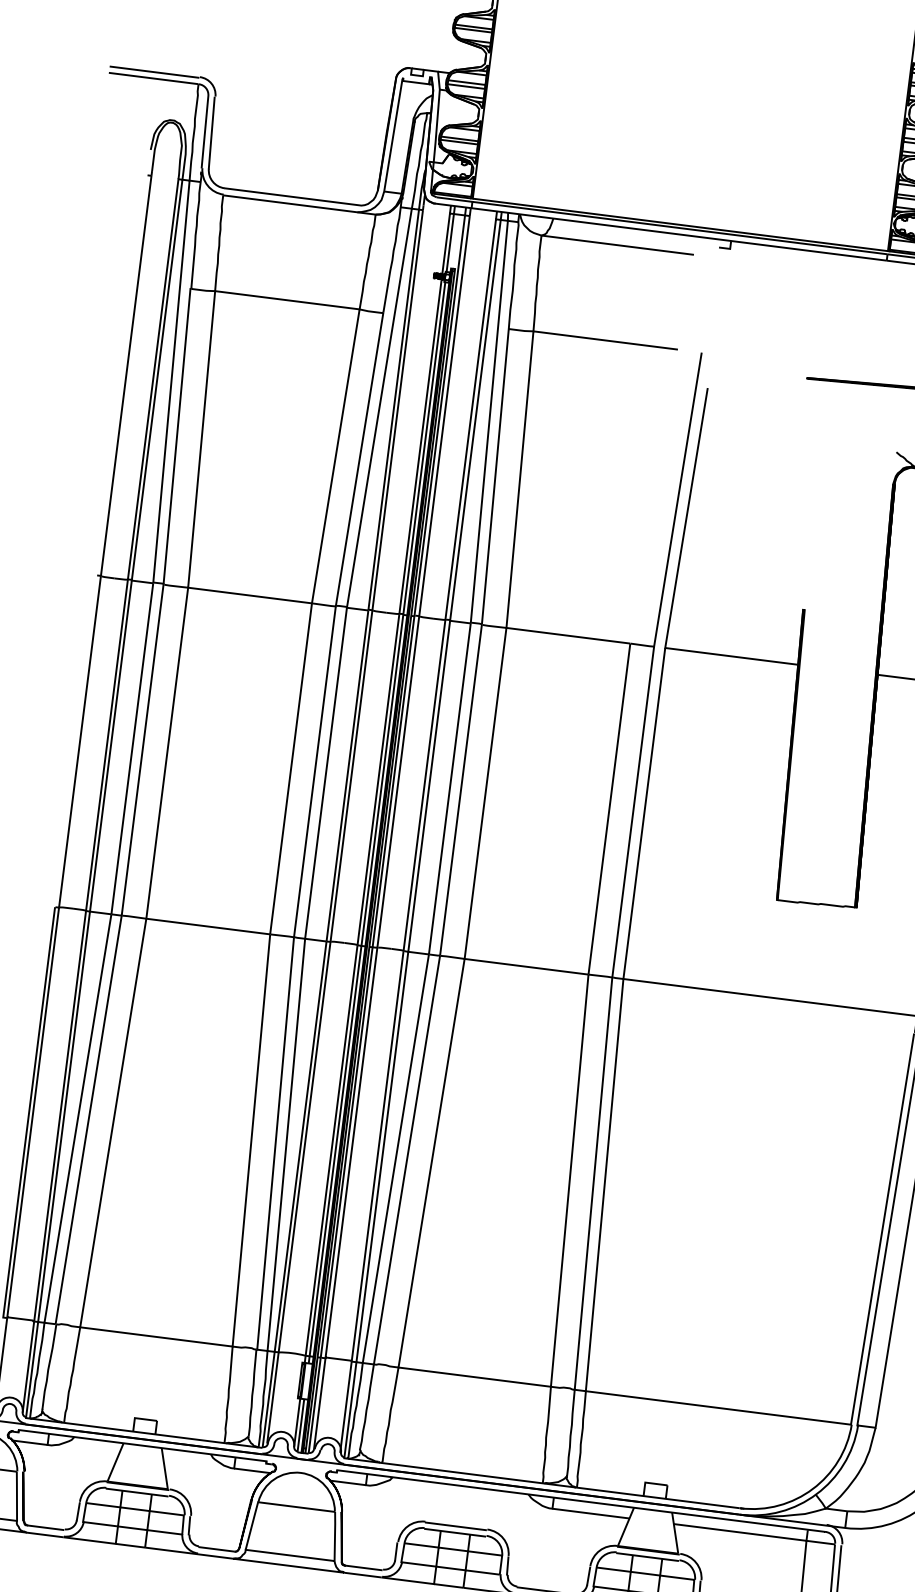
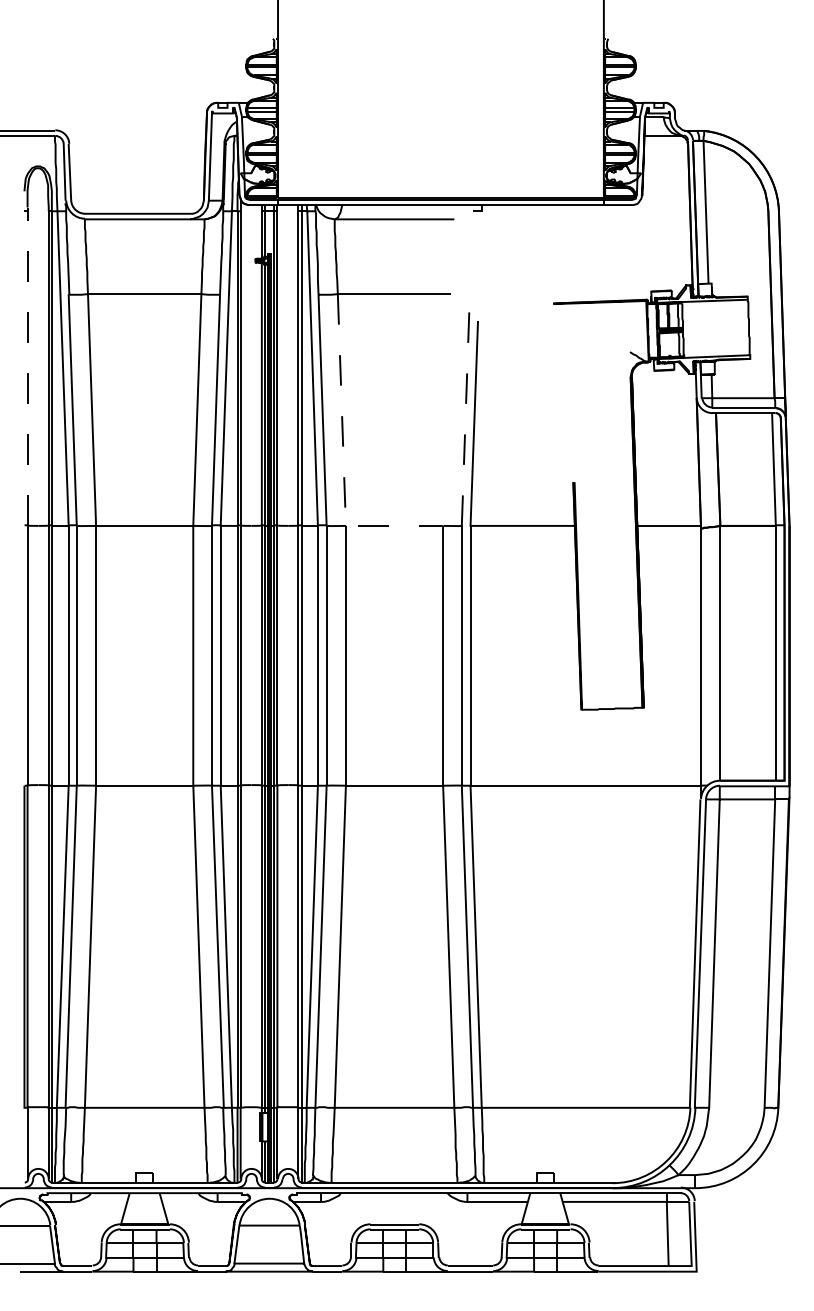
line: (126, 376) -> (27, 368), solid -> dashed
line: (677, 500) -> (465, 410), solid -> dashed
line: (514, 542) -> (343, 459), solid -> dashed

